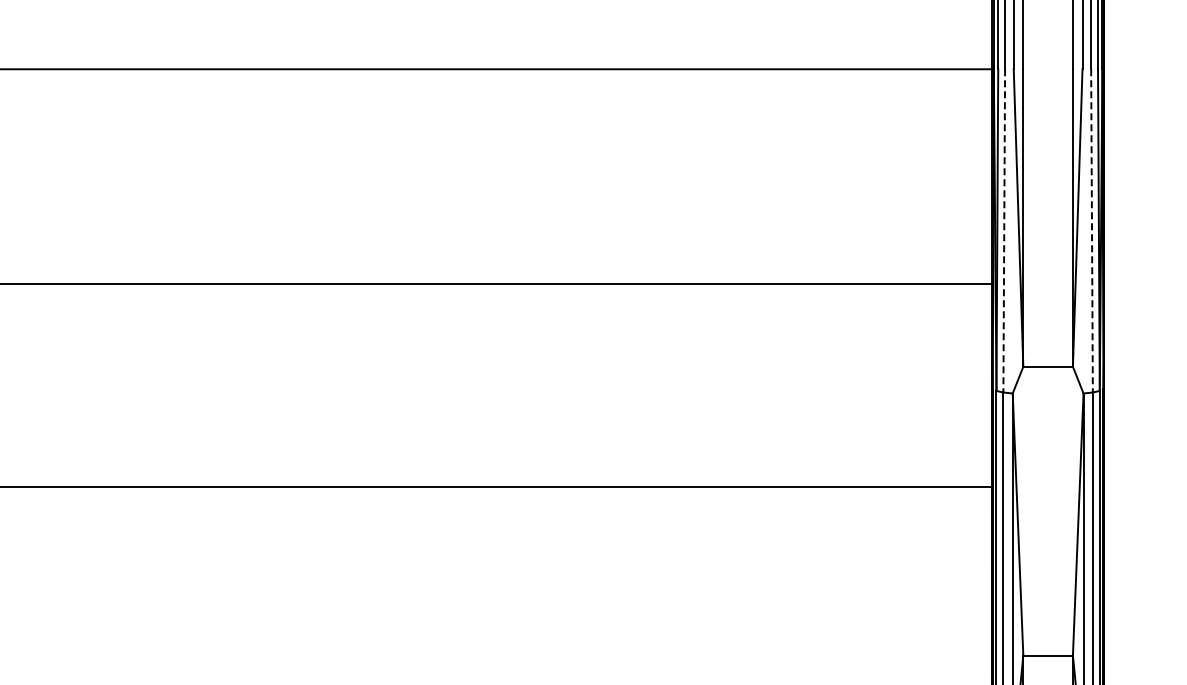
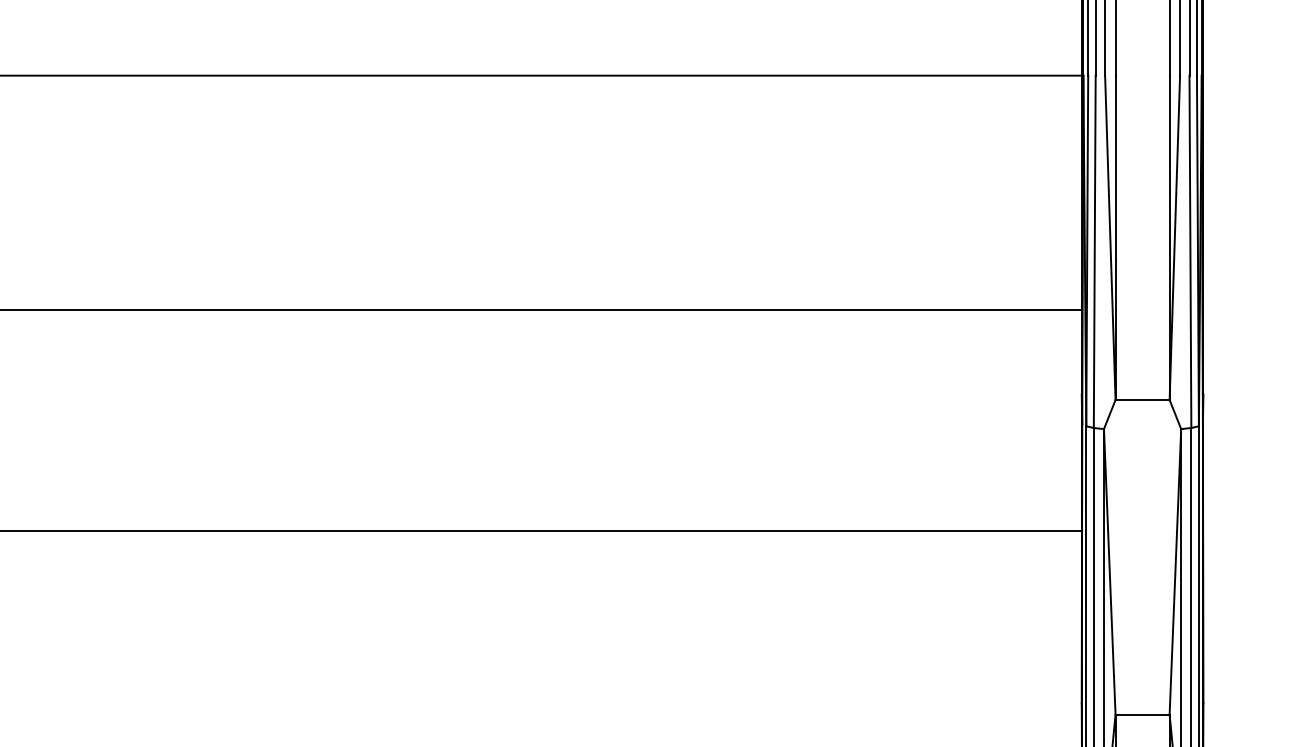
line: (1004, 230) -> (1095, 251), dashed -> solid
line: (1092, 230) -> (1190, 251), dashed -> solid

